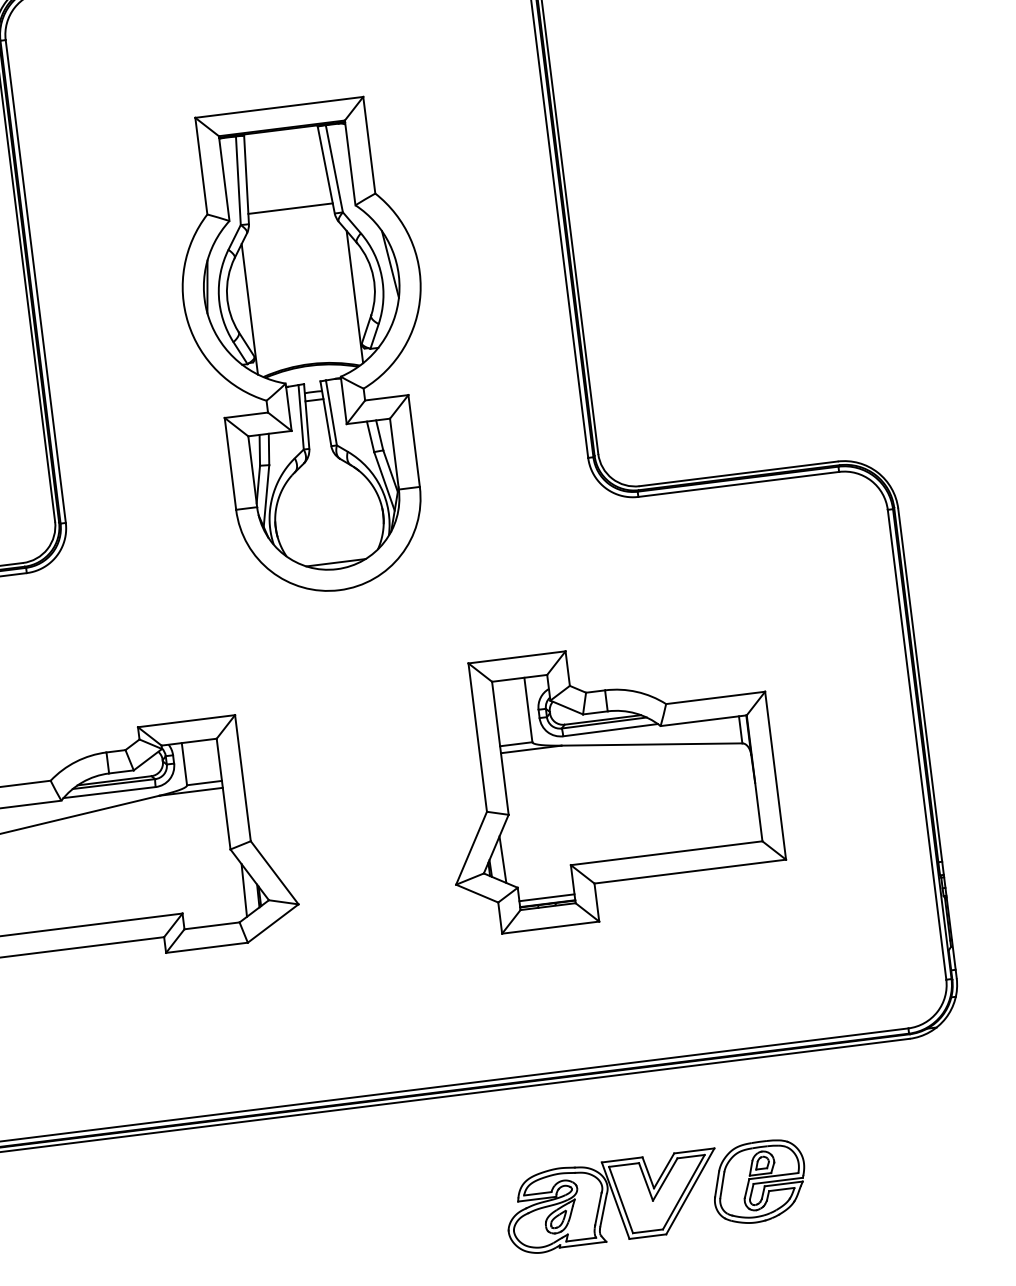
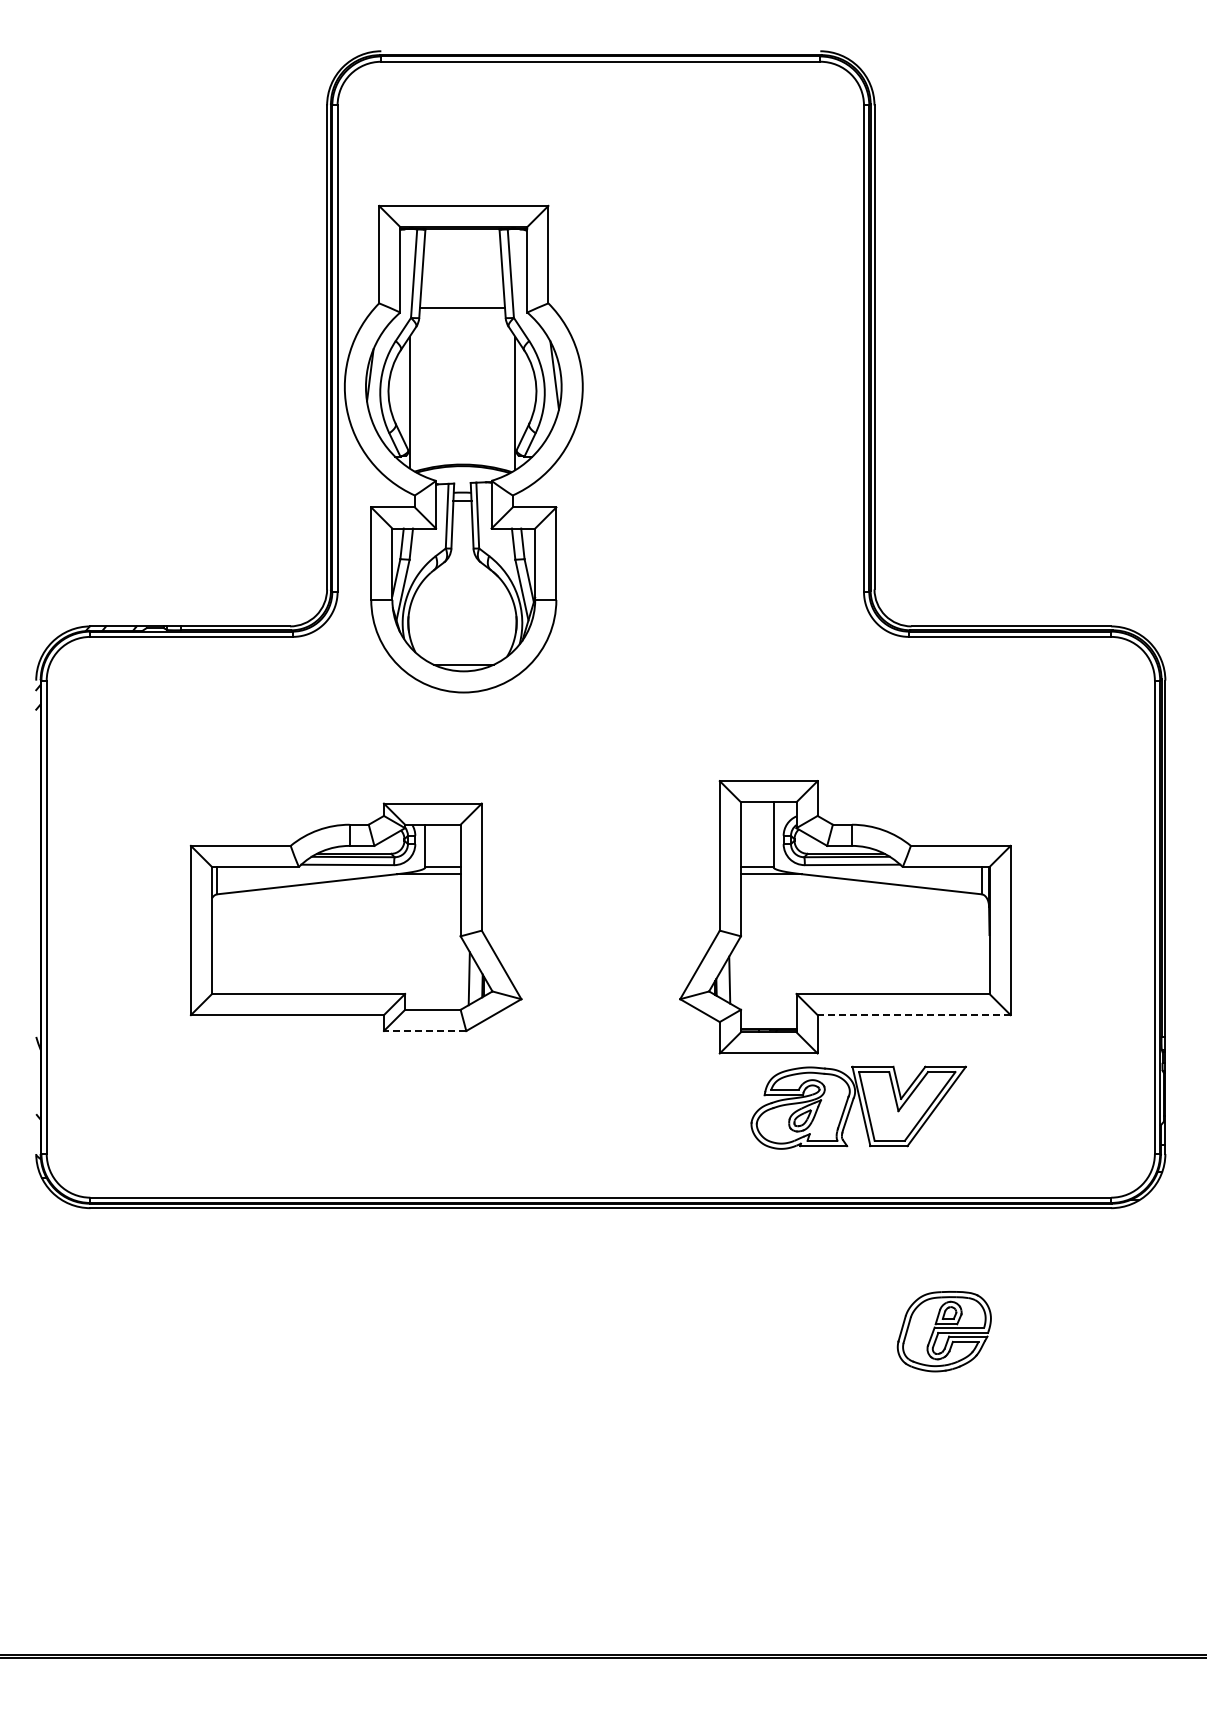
part: (308, 348) -> (463, 448), moved
line: (690, 871) -> (914, 1015), solid -> dashed
line: (546, 897) -> (768, 1023), removed
line: (206, 948) -> (424, 1031), solid -> dashed
part: (612, 1202) -> (858, 1107), moved

